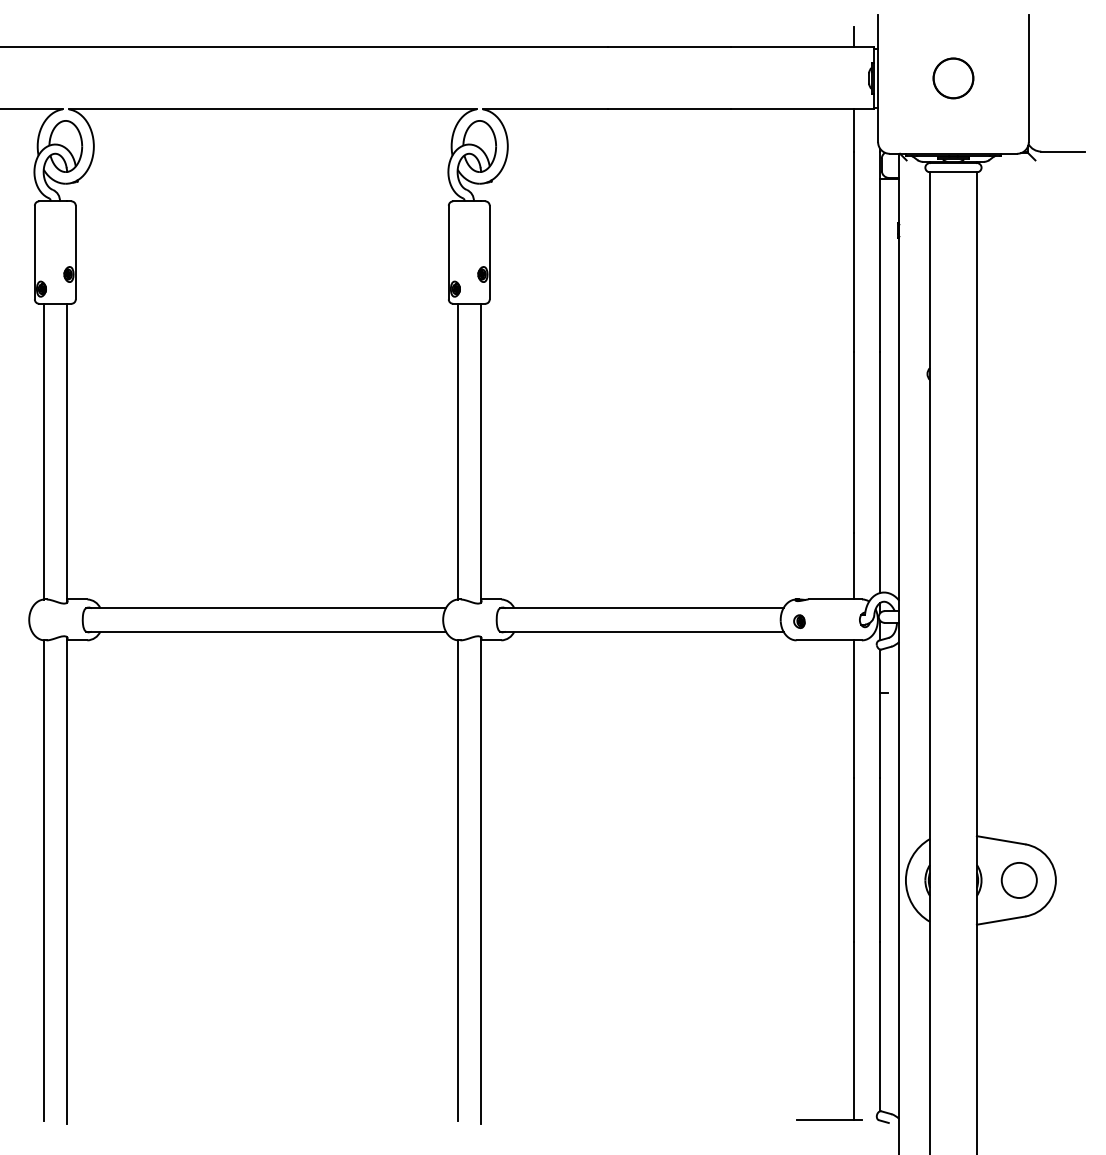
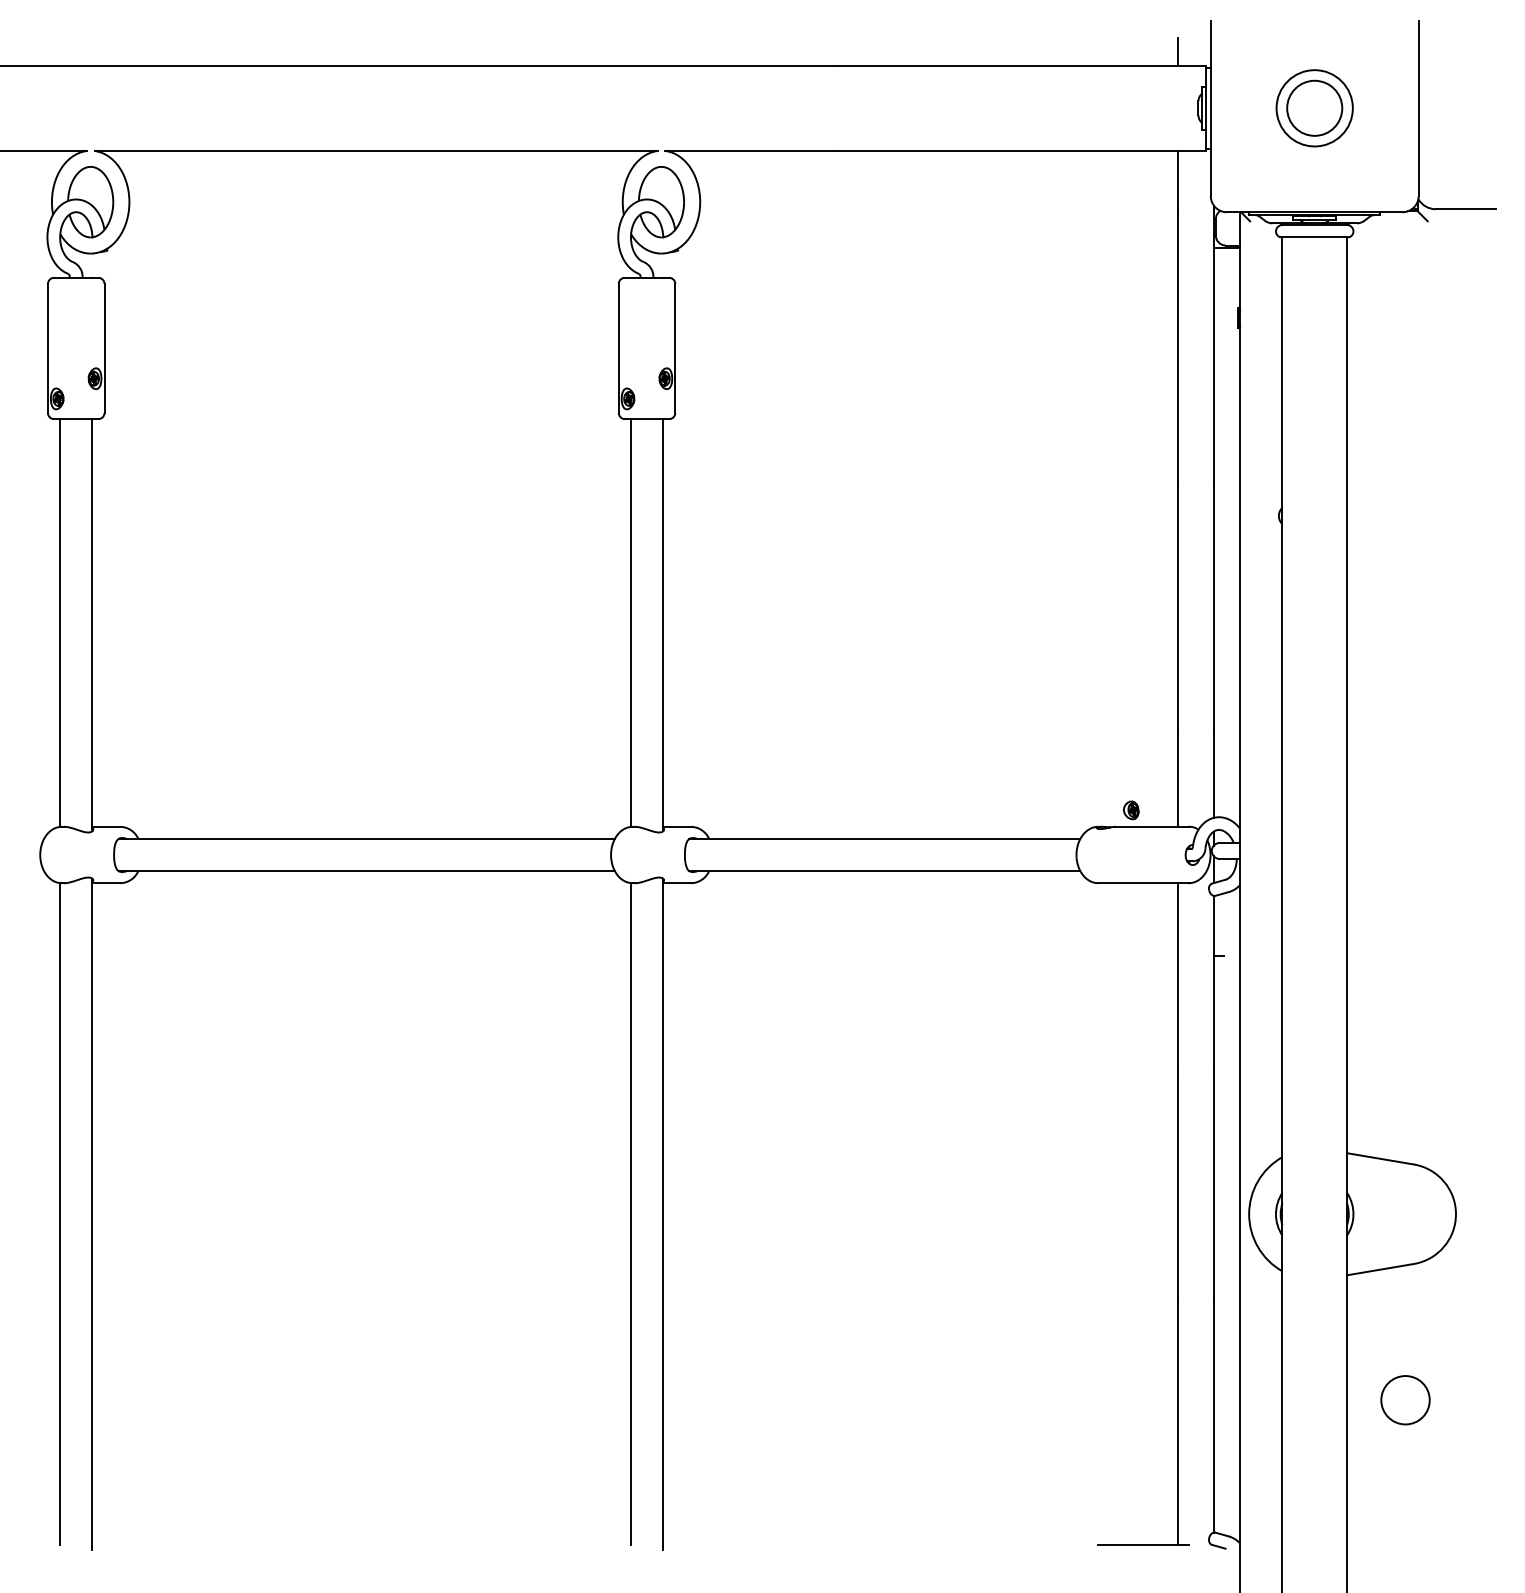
circle: (953, 78) -> (1314, 108), size x1.4
part: (799, 621) -> (1131, 810), moved
circle: (1019, 880) -> (1405, 1400), moved

